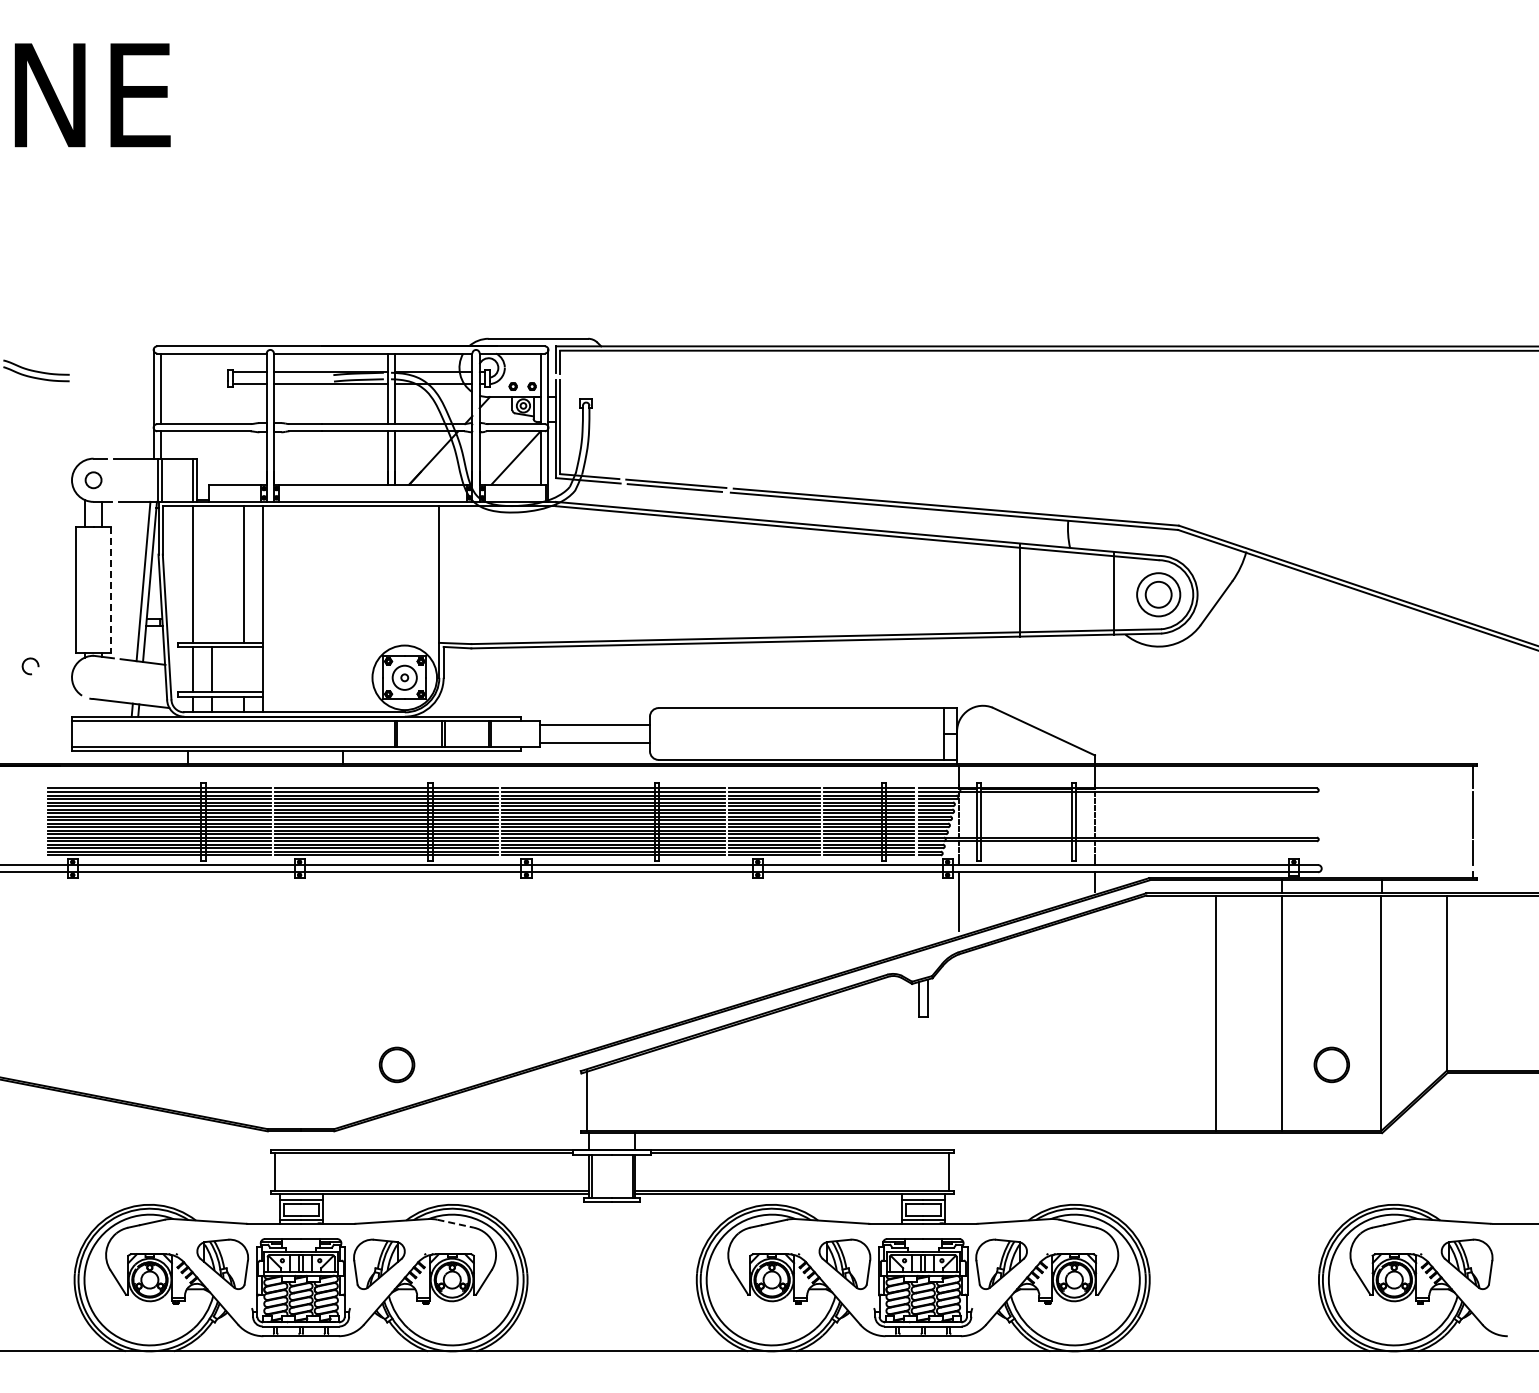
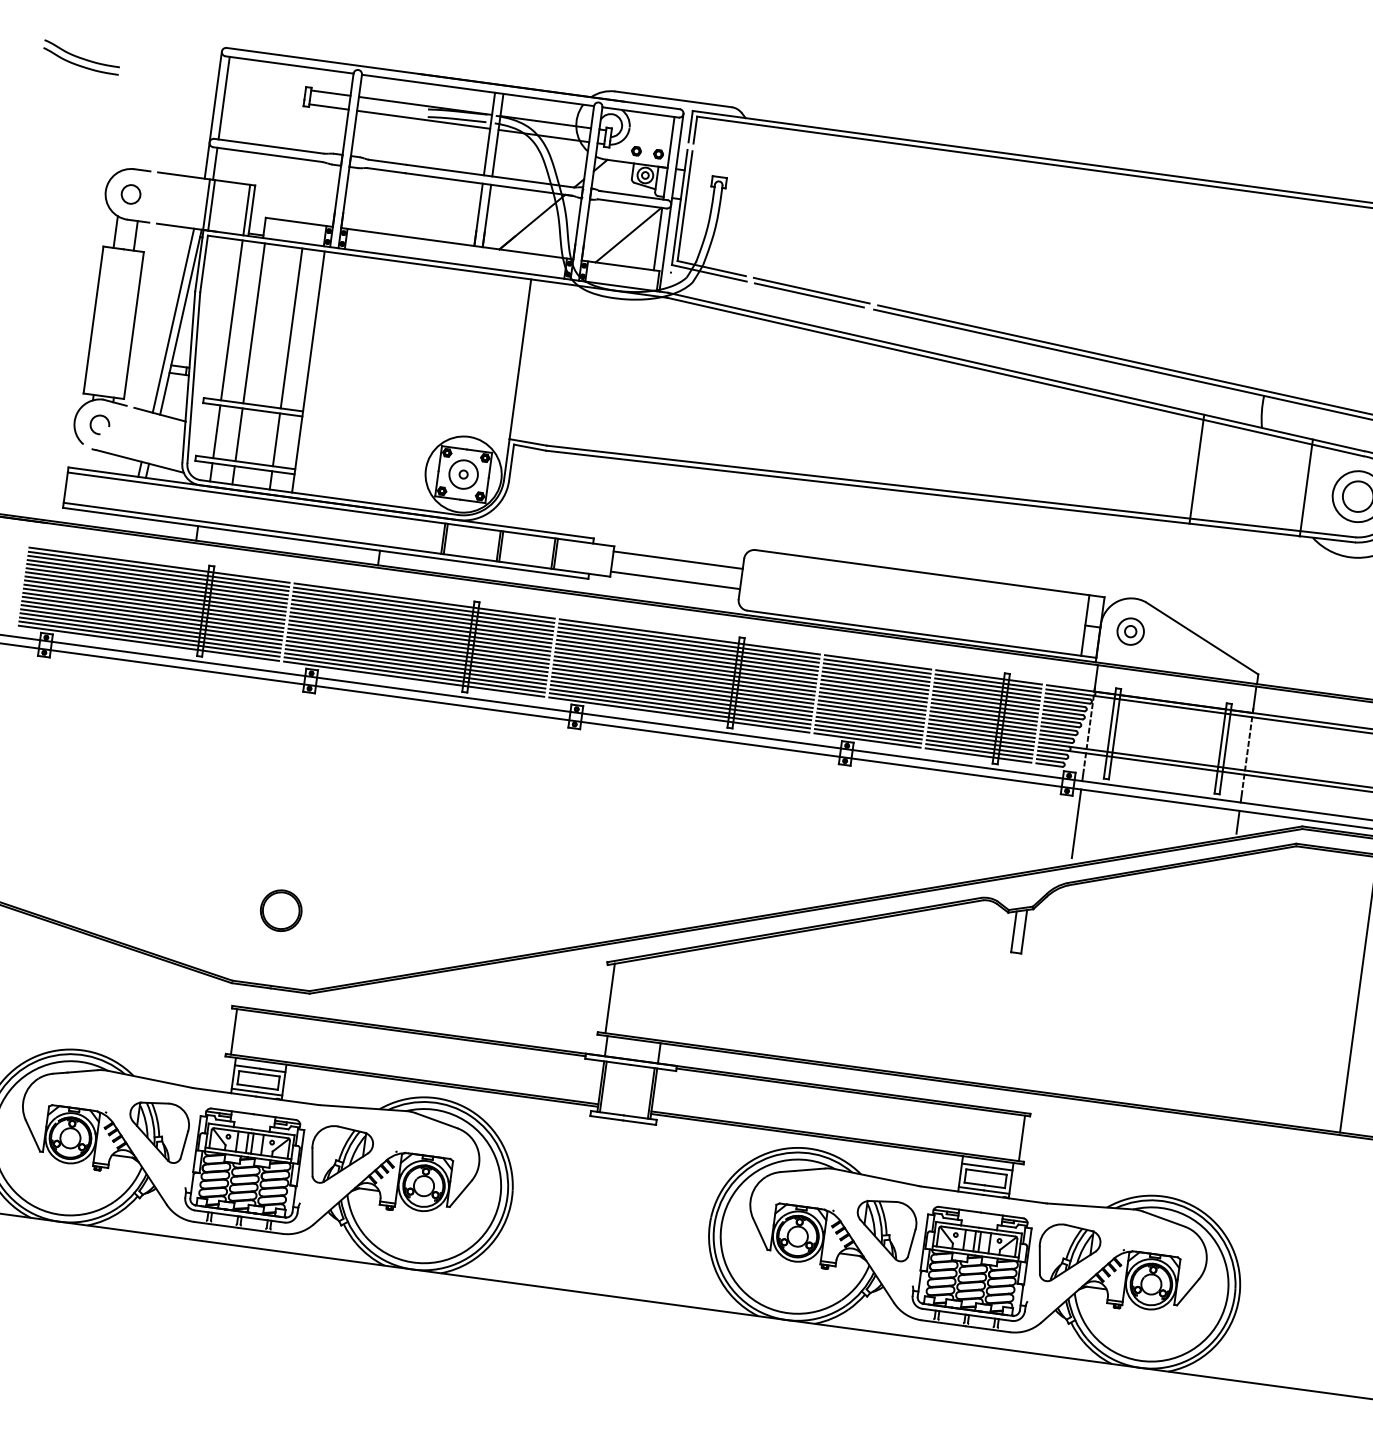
line: (211, 574) -> (254, 323), added
line: (110, 590) -> (133, 325), dashed -> solid
arc: (27, 660) -> (97, 417), moved
line: (243, 669) -> (276, 439), added
part: (982, 733) -> (1130, 630), added
part: (396, 1064) -> (280, 910), moved
line: (455, 1223) -> (436, 1120), dashed -> solid

